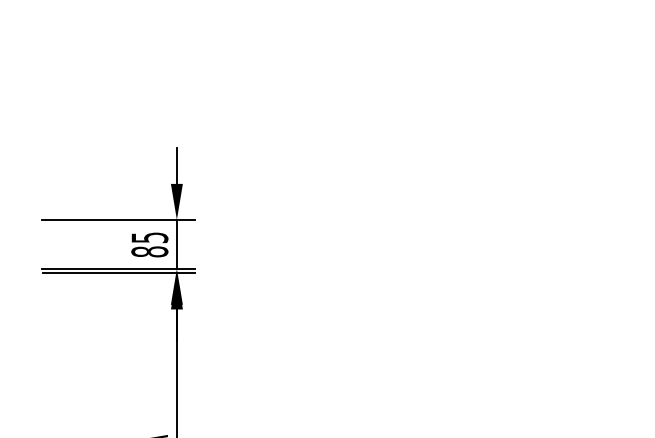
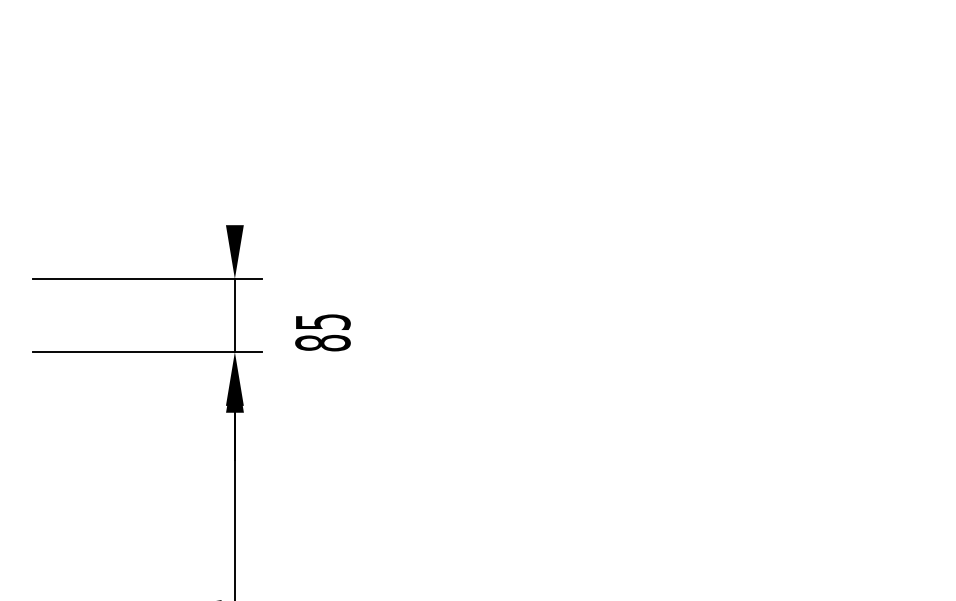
line: (176, 165) -> (234, 197), removed
text: (149, 244) -> (322, 332), moved
line: (118, 273) -> (147, 358), removed

